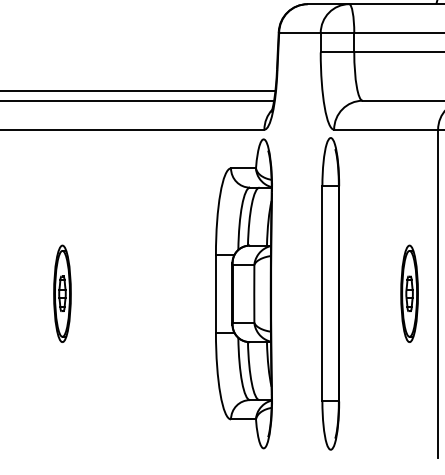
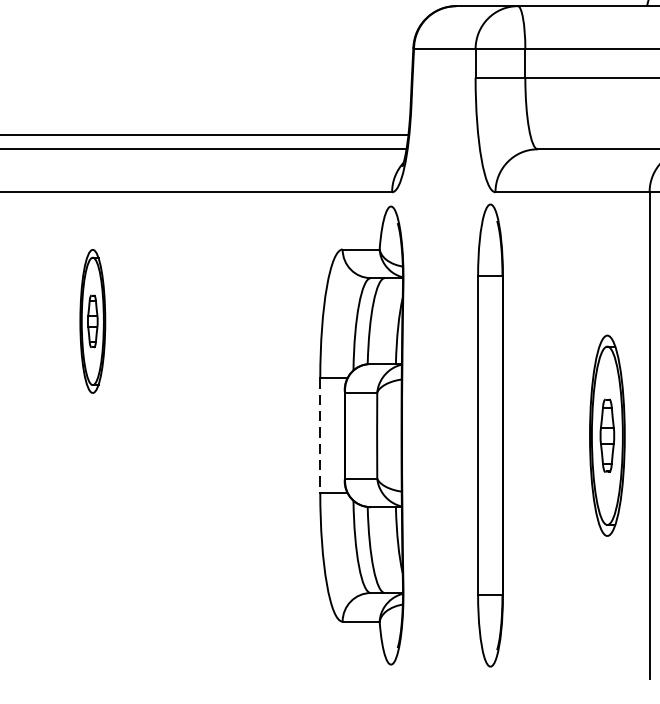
part: (62, 293) -> (92, 320), moved
line: (215, 293) -> (319, 435), solid -> dashed
part: (409, 293) -> (607, 435), size x1.4

